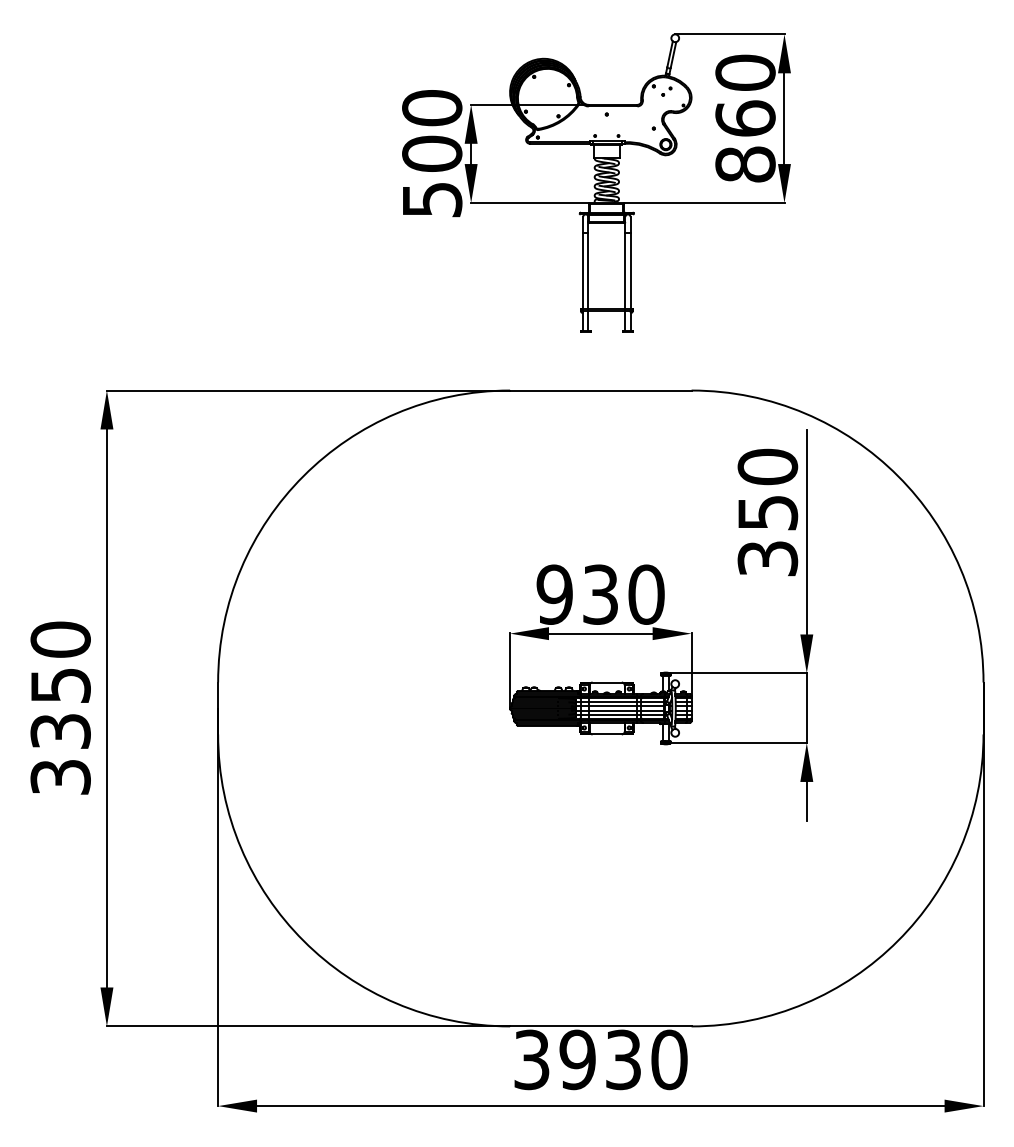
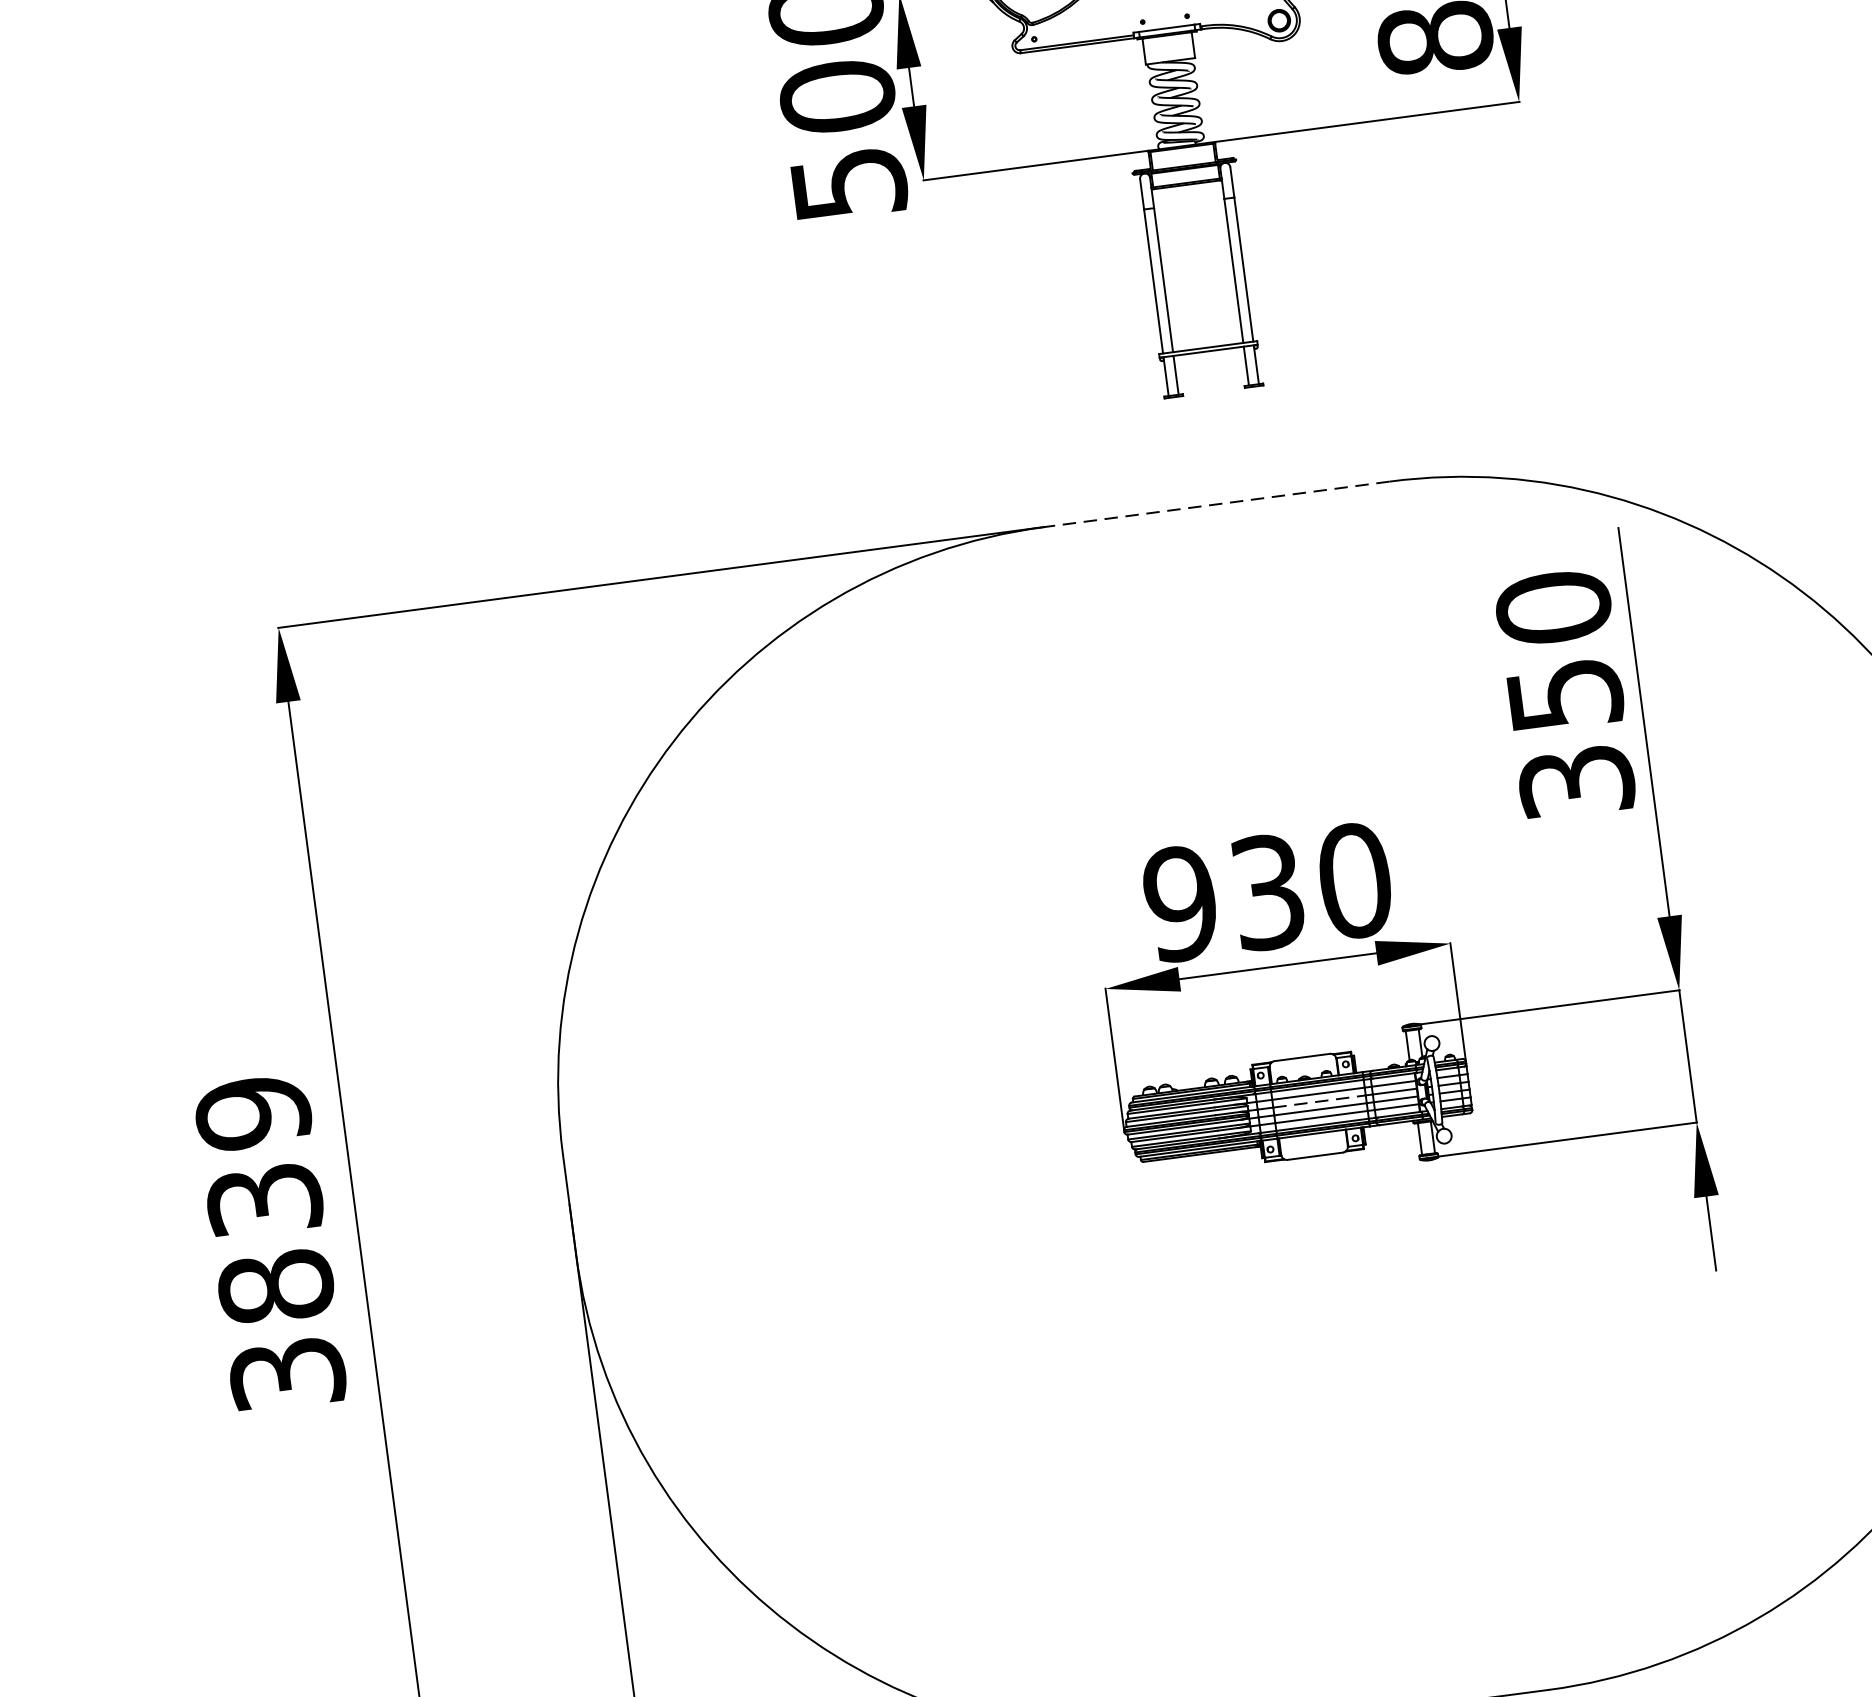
line: (600, 390) -> (1216, 504), solid -> dashed
text: (60, 685) -> (264, 1199), 3350 -> 3839
line: (613, 706) -> (1320, 1101), solid -> dashed

